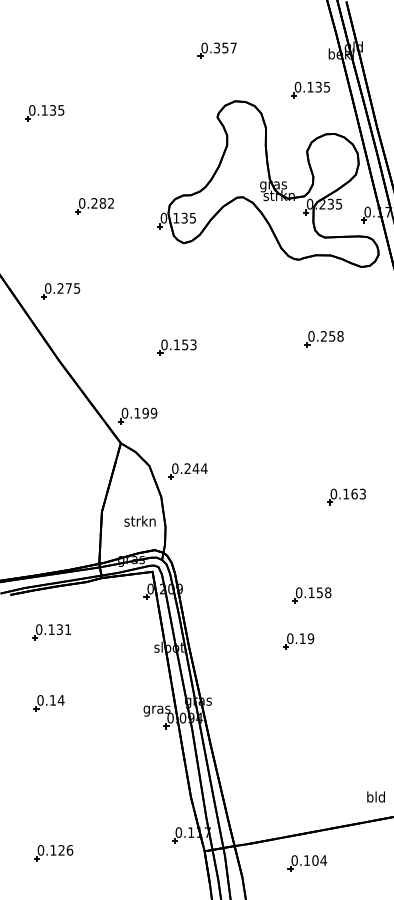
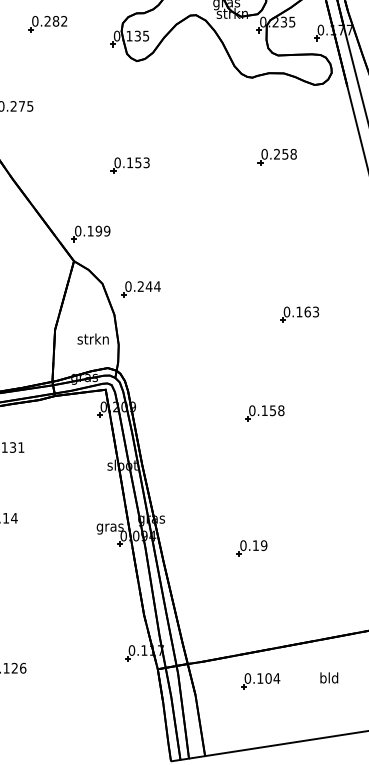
part: (298, 641) -> (251, 548), moved
text: (375, 796) -> (328, 677), moved

